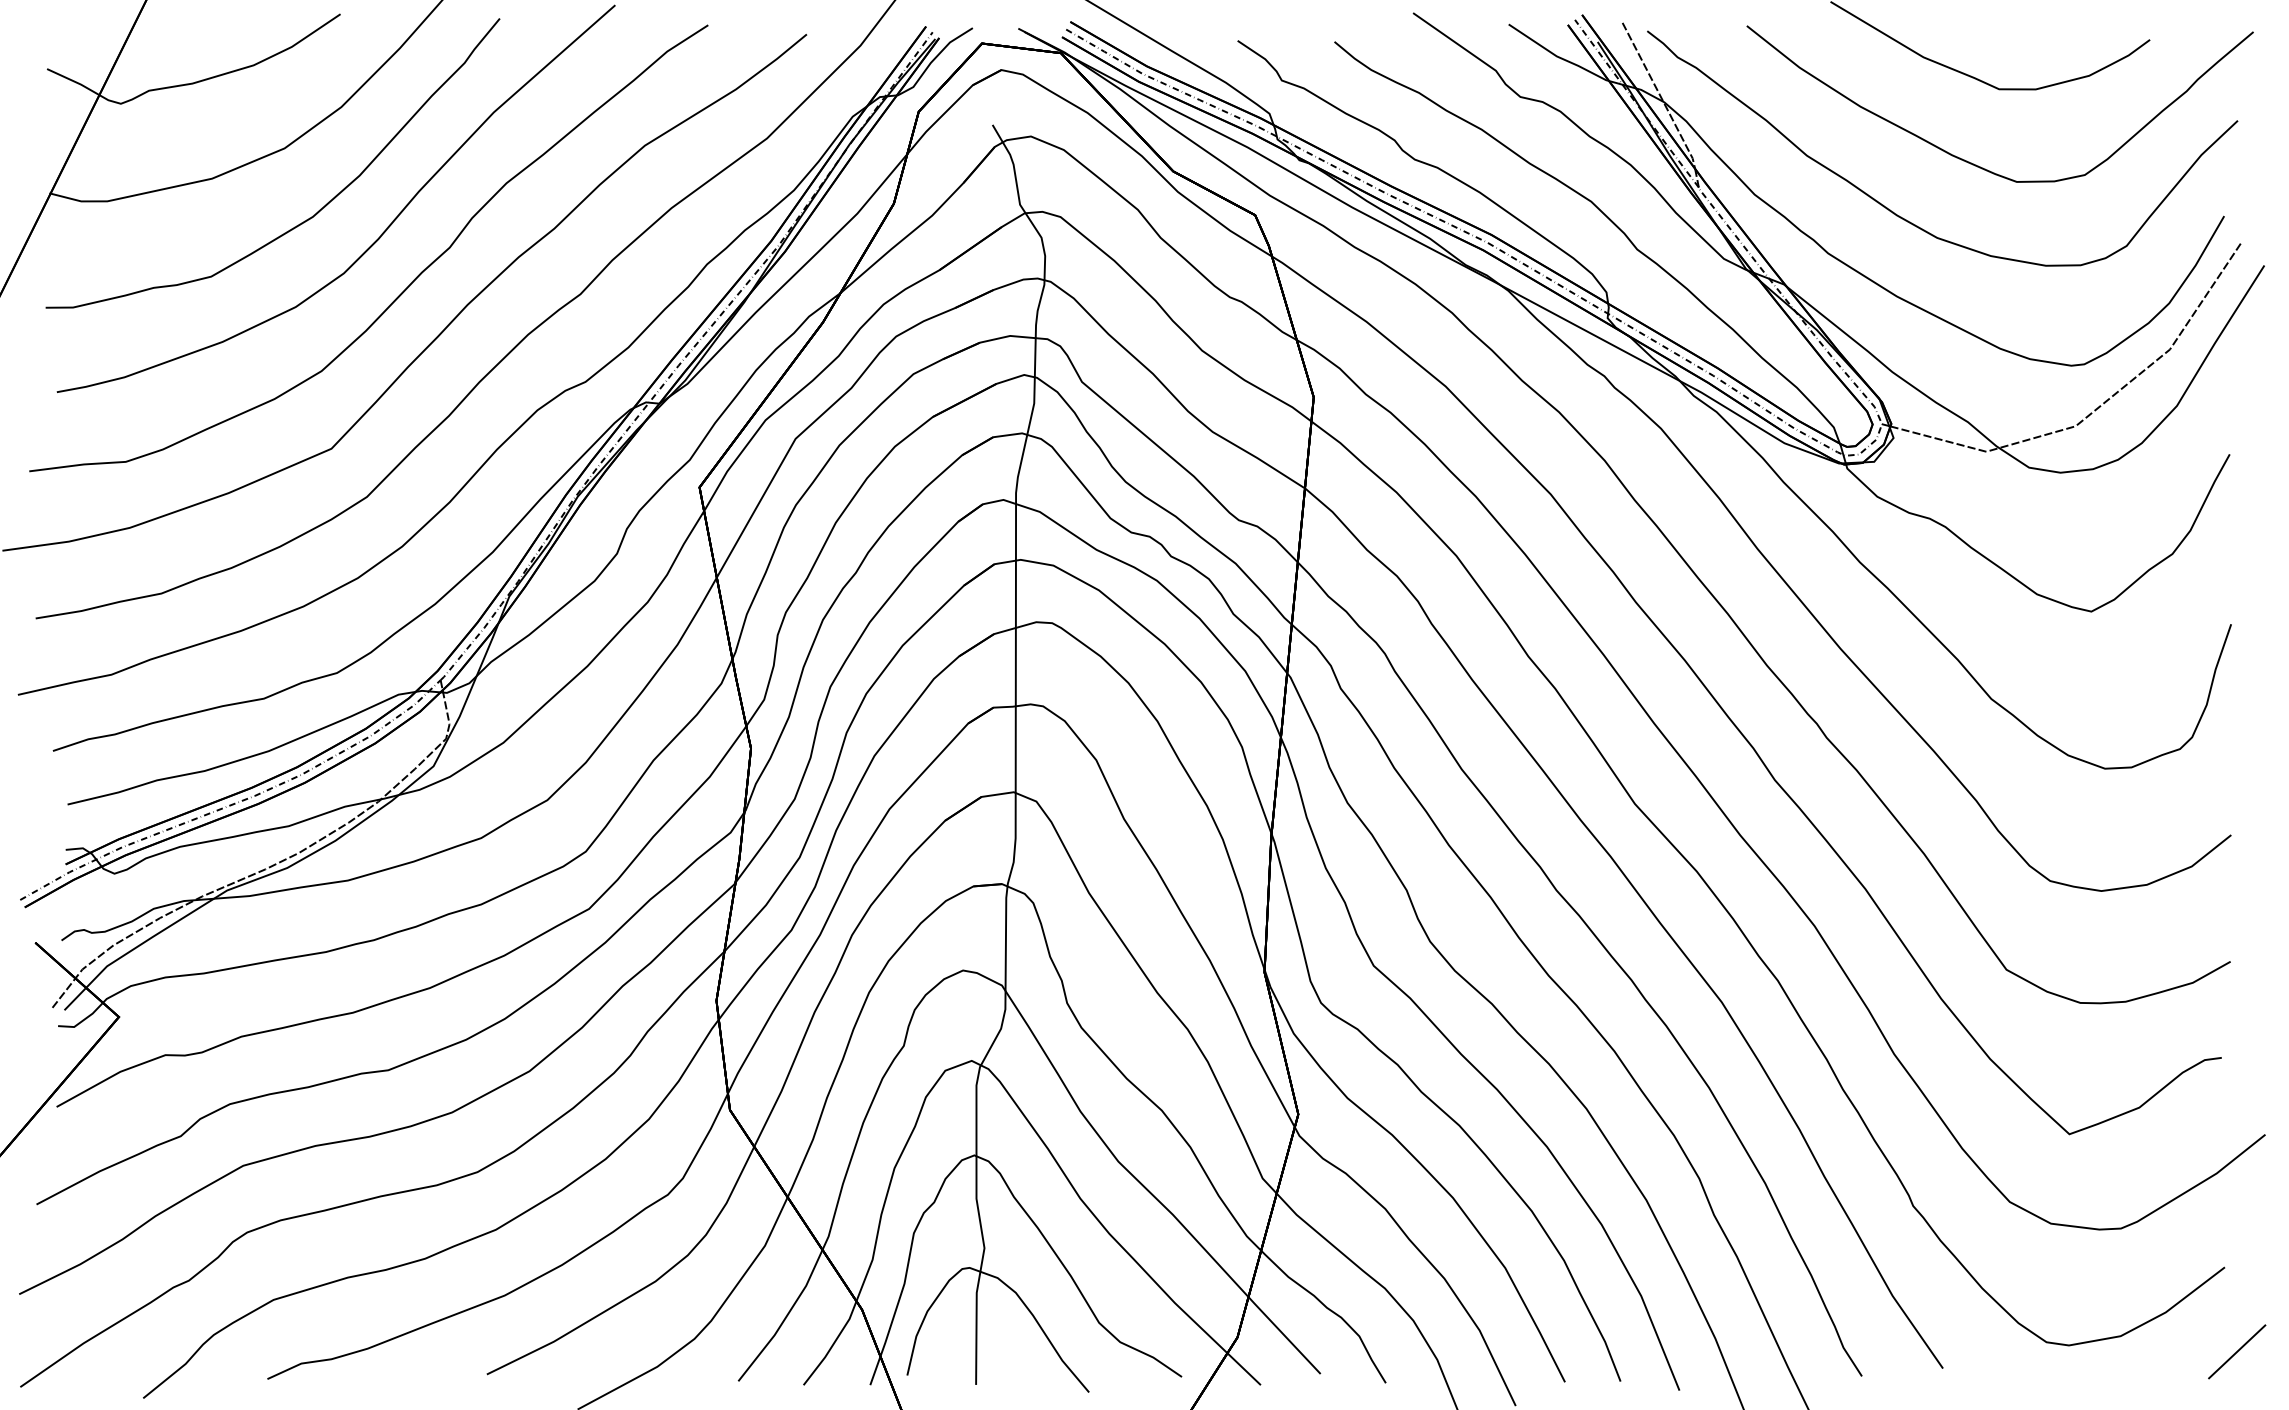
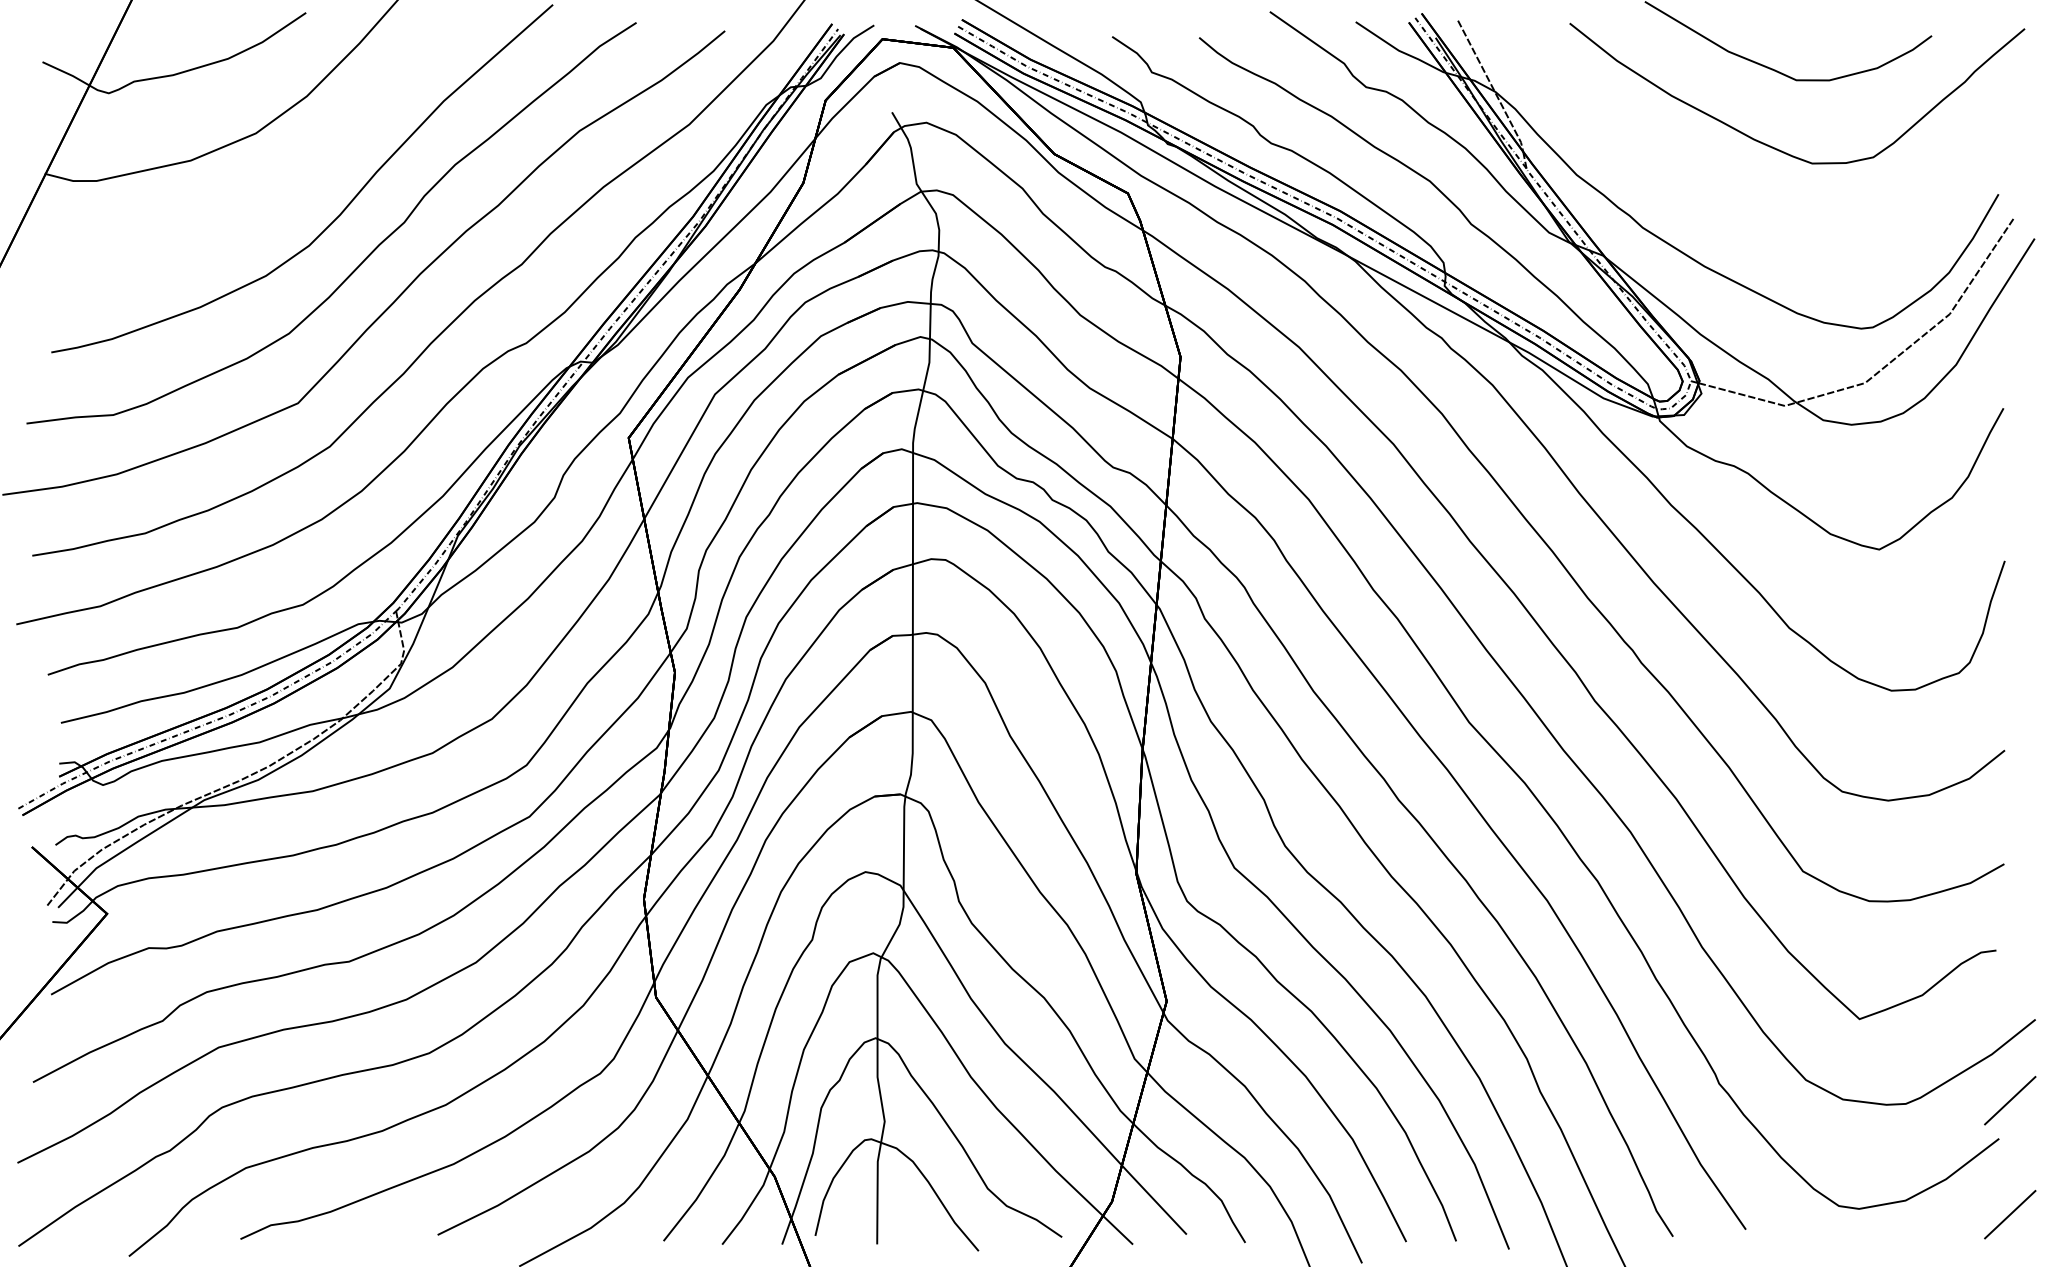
curve: (316, 211) -> (284, 190), removed
curve: (1903, 217) -> (1710, 195), removed
line: (2237, 1224) -> (2010, 1100), added

